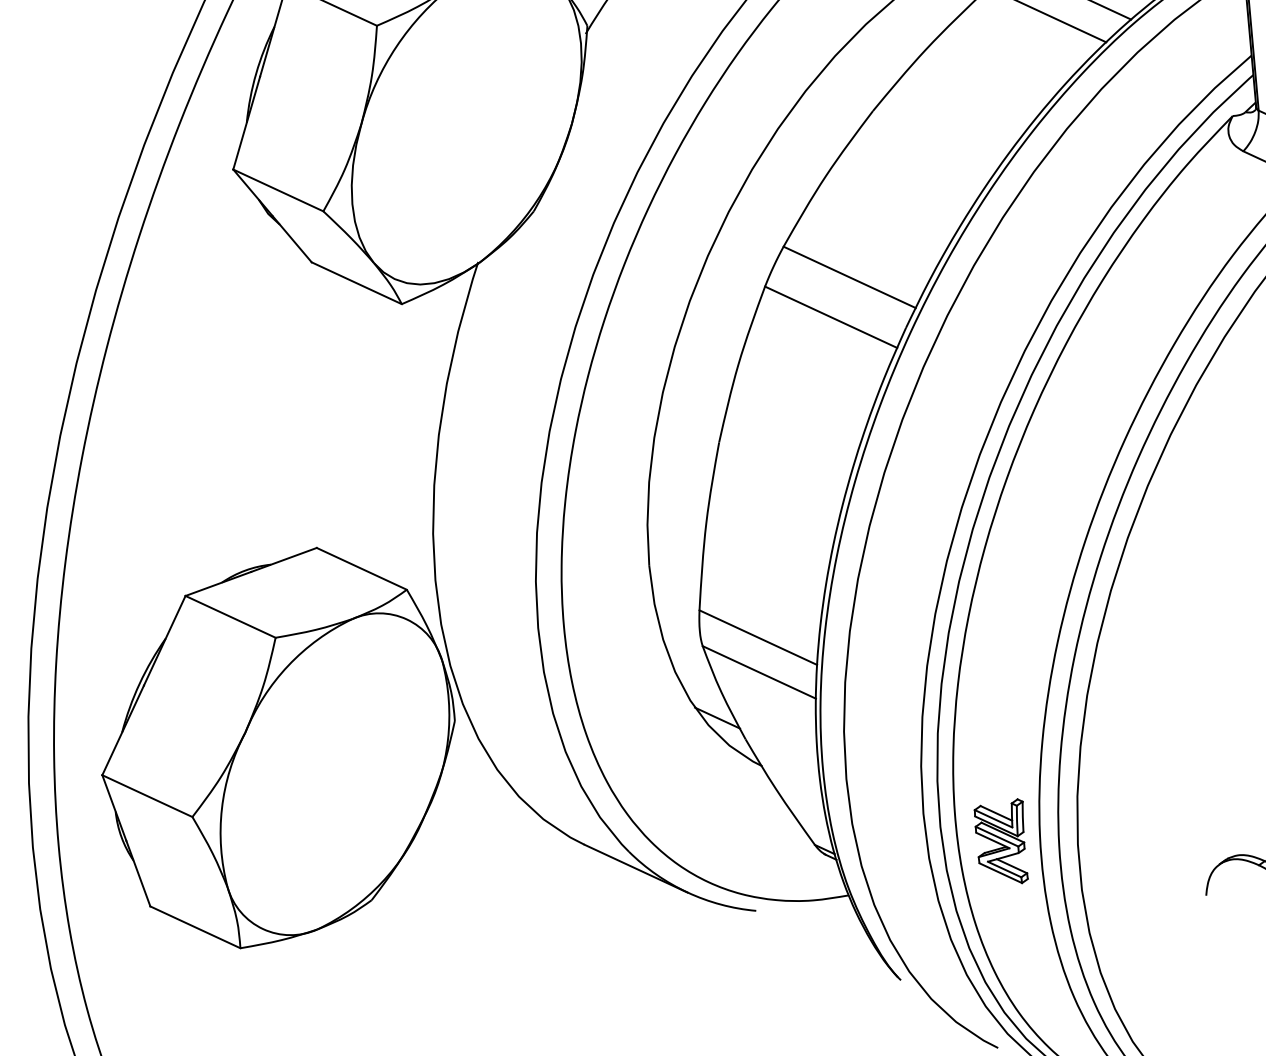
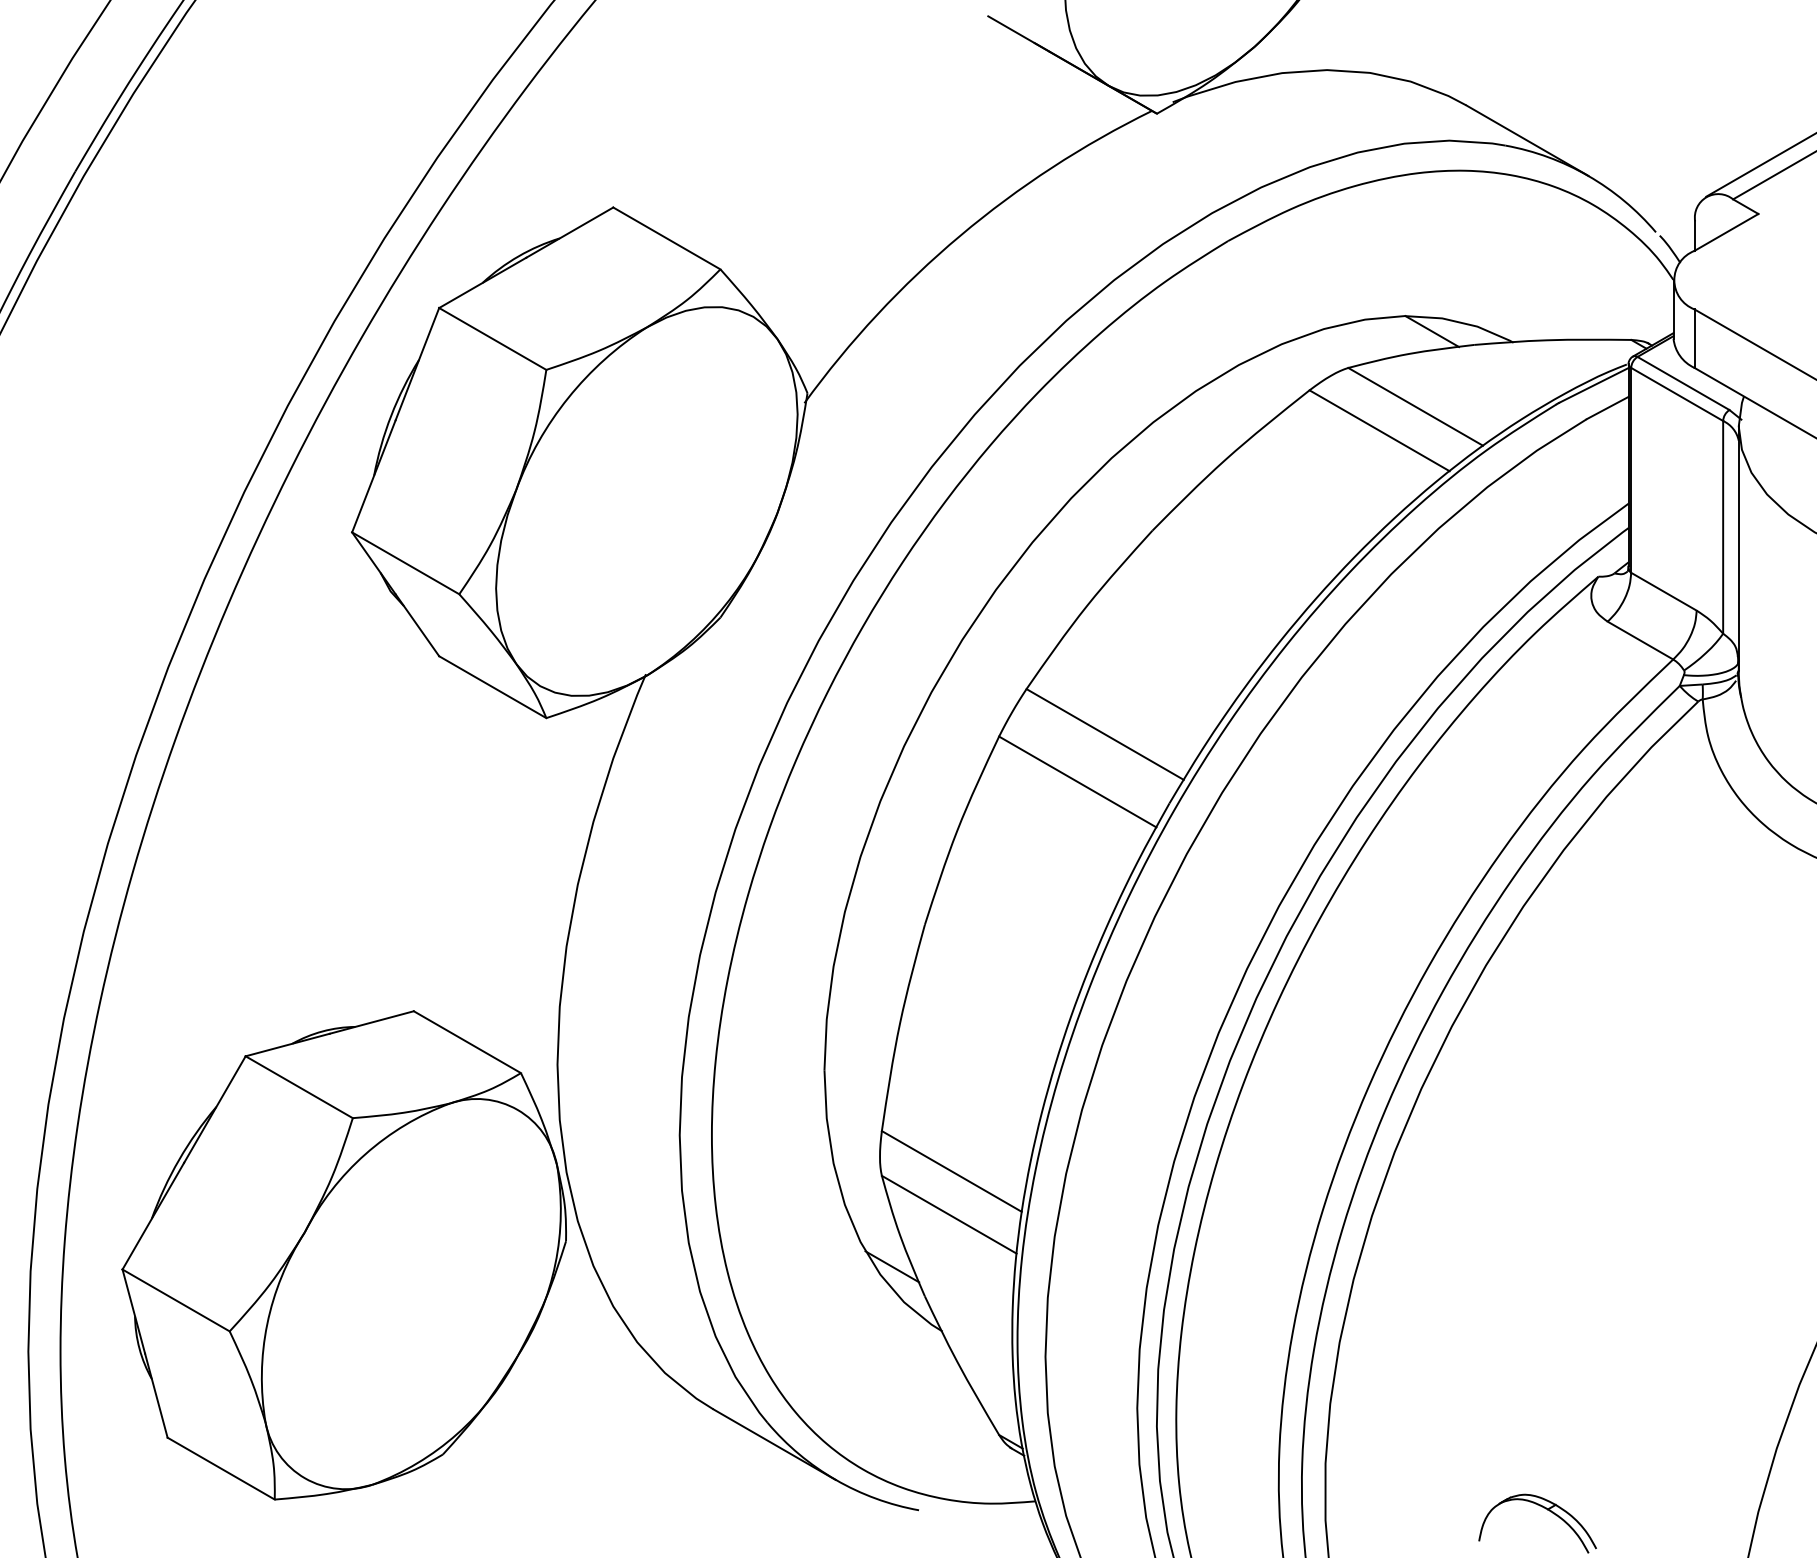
part: (1001, 842) -> (1230, 1452), removed

